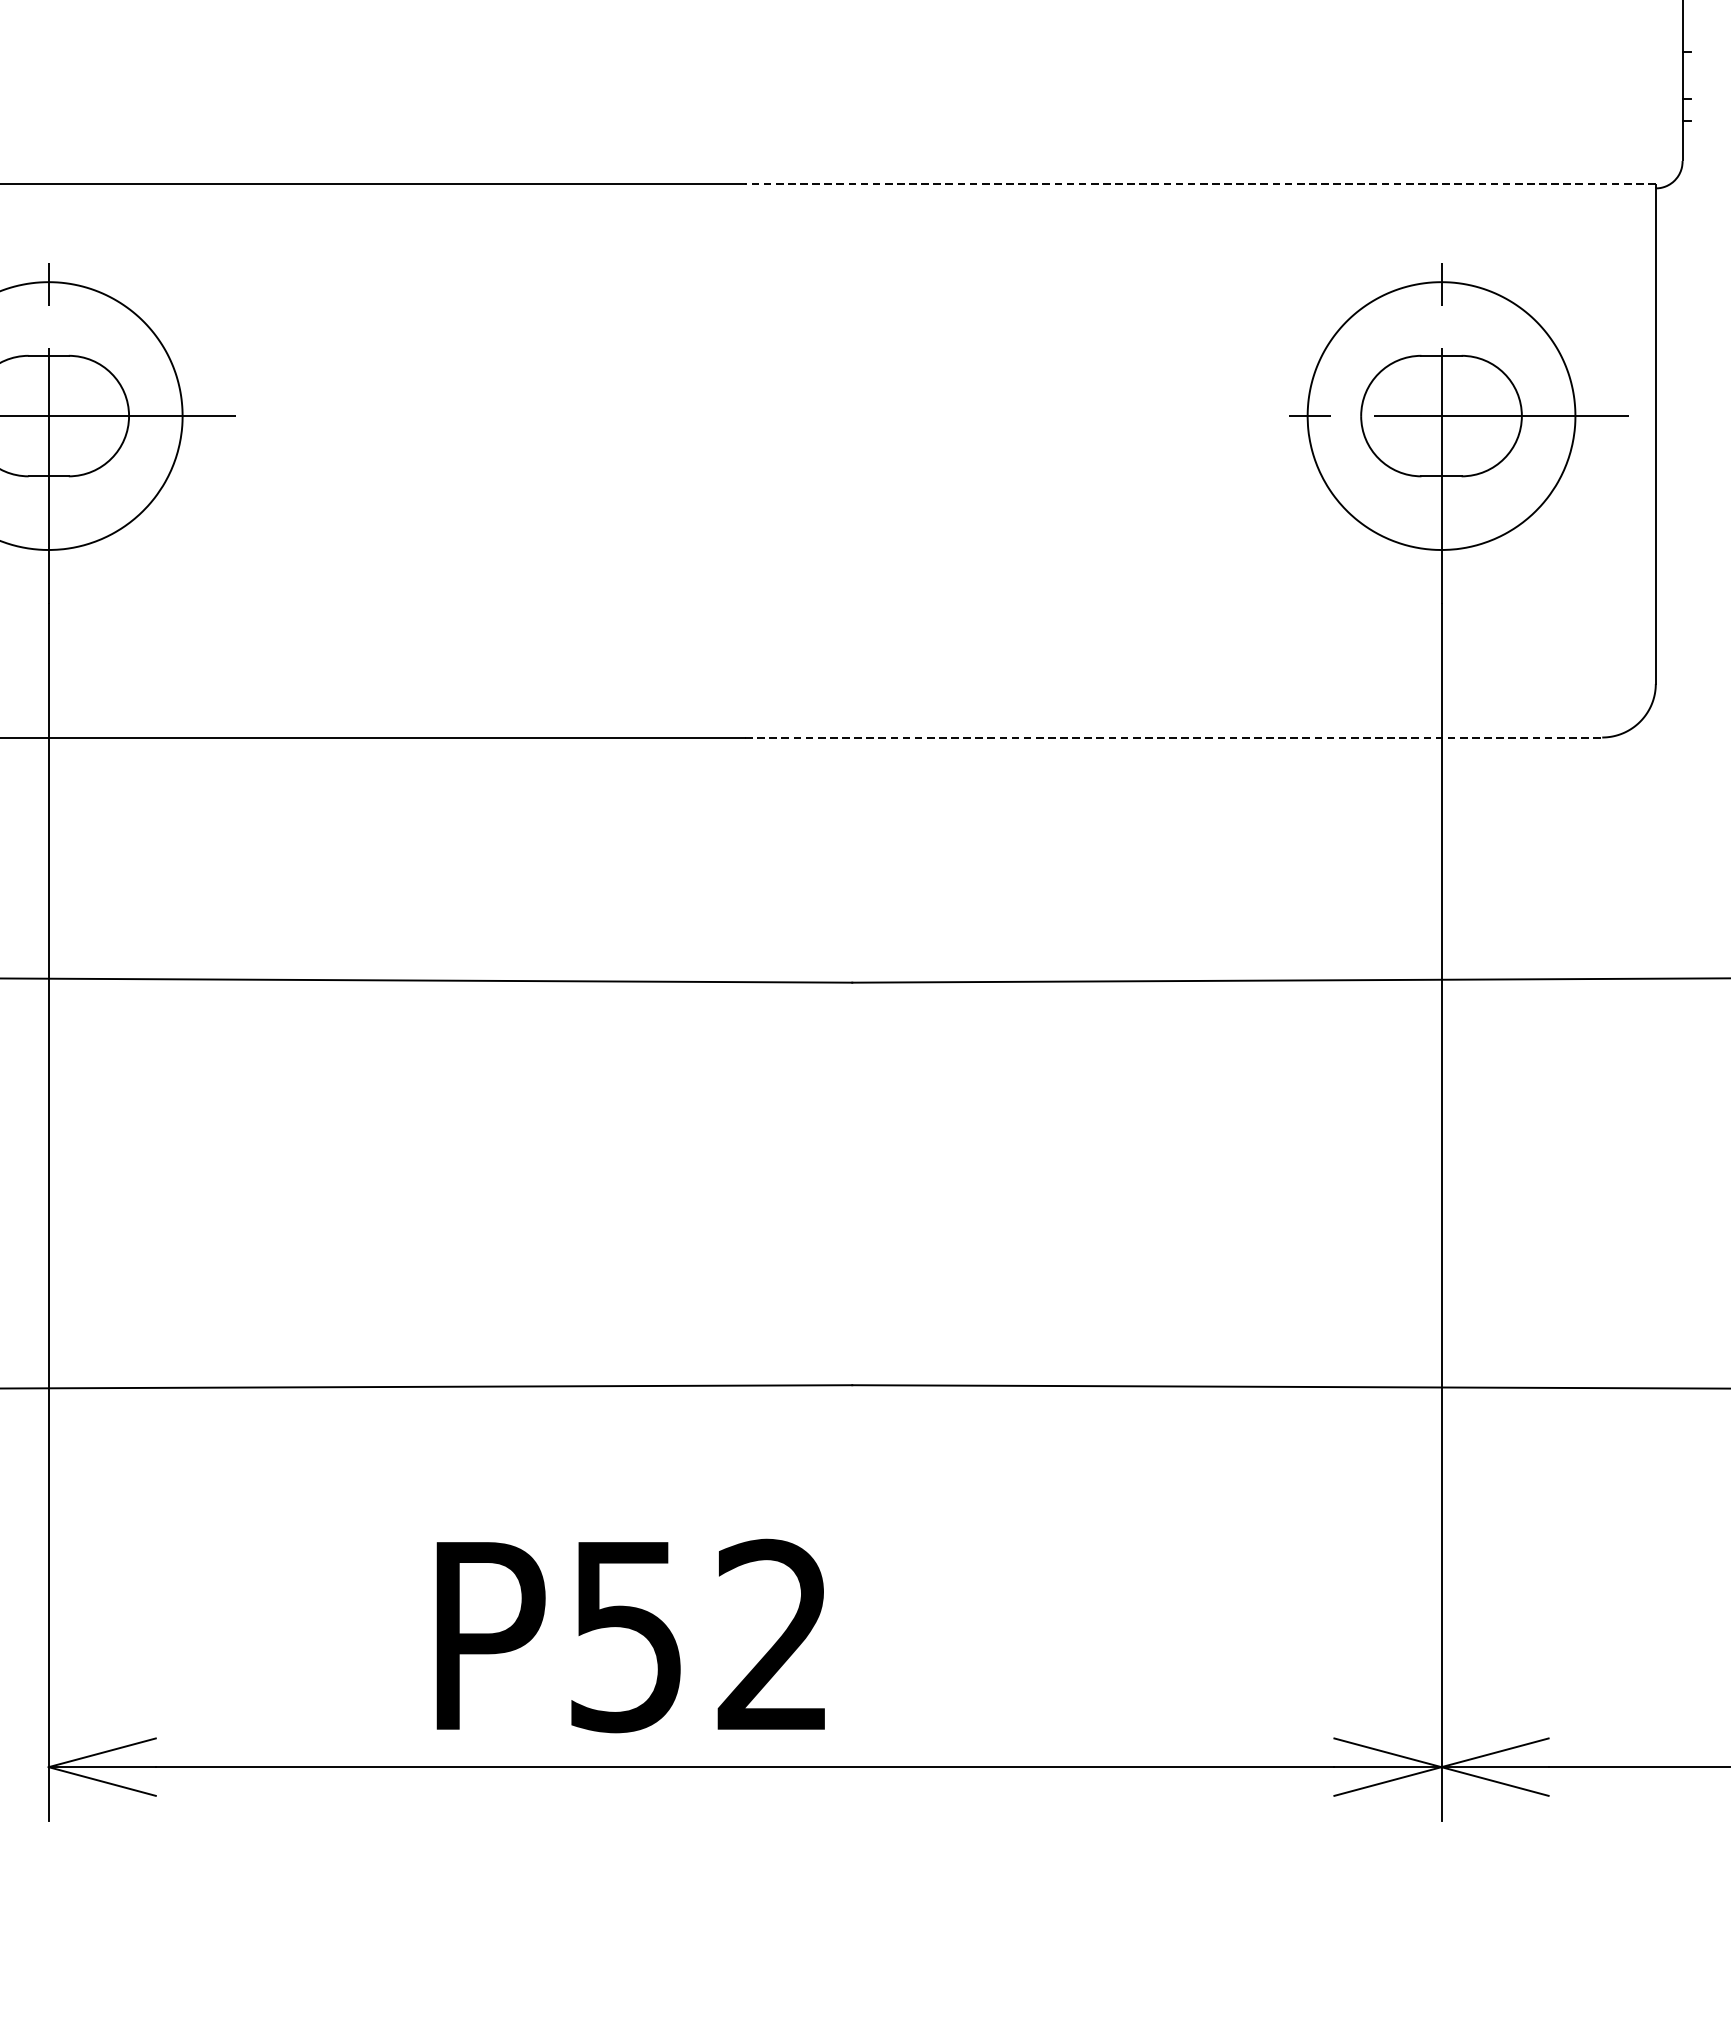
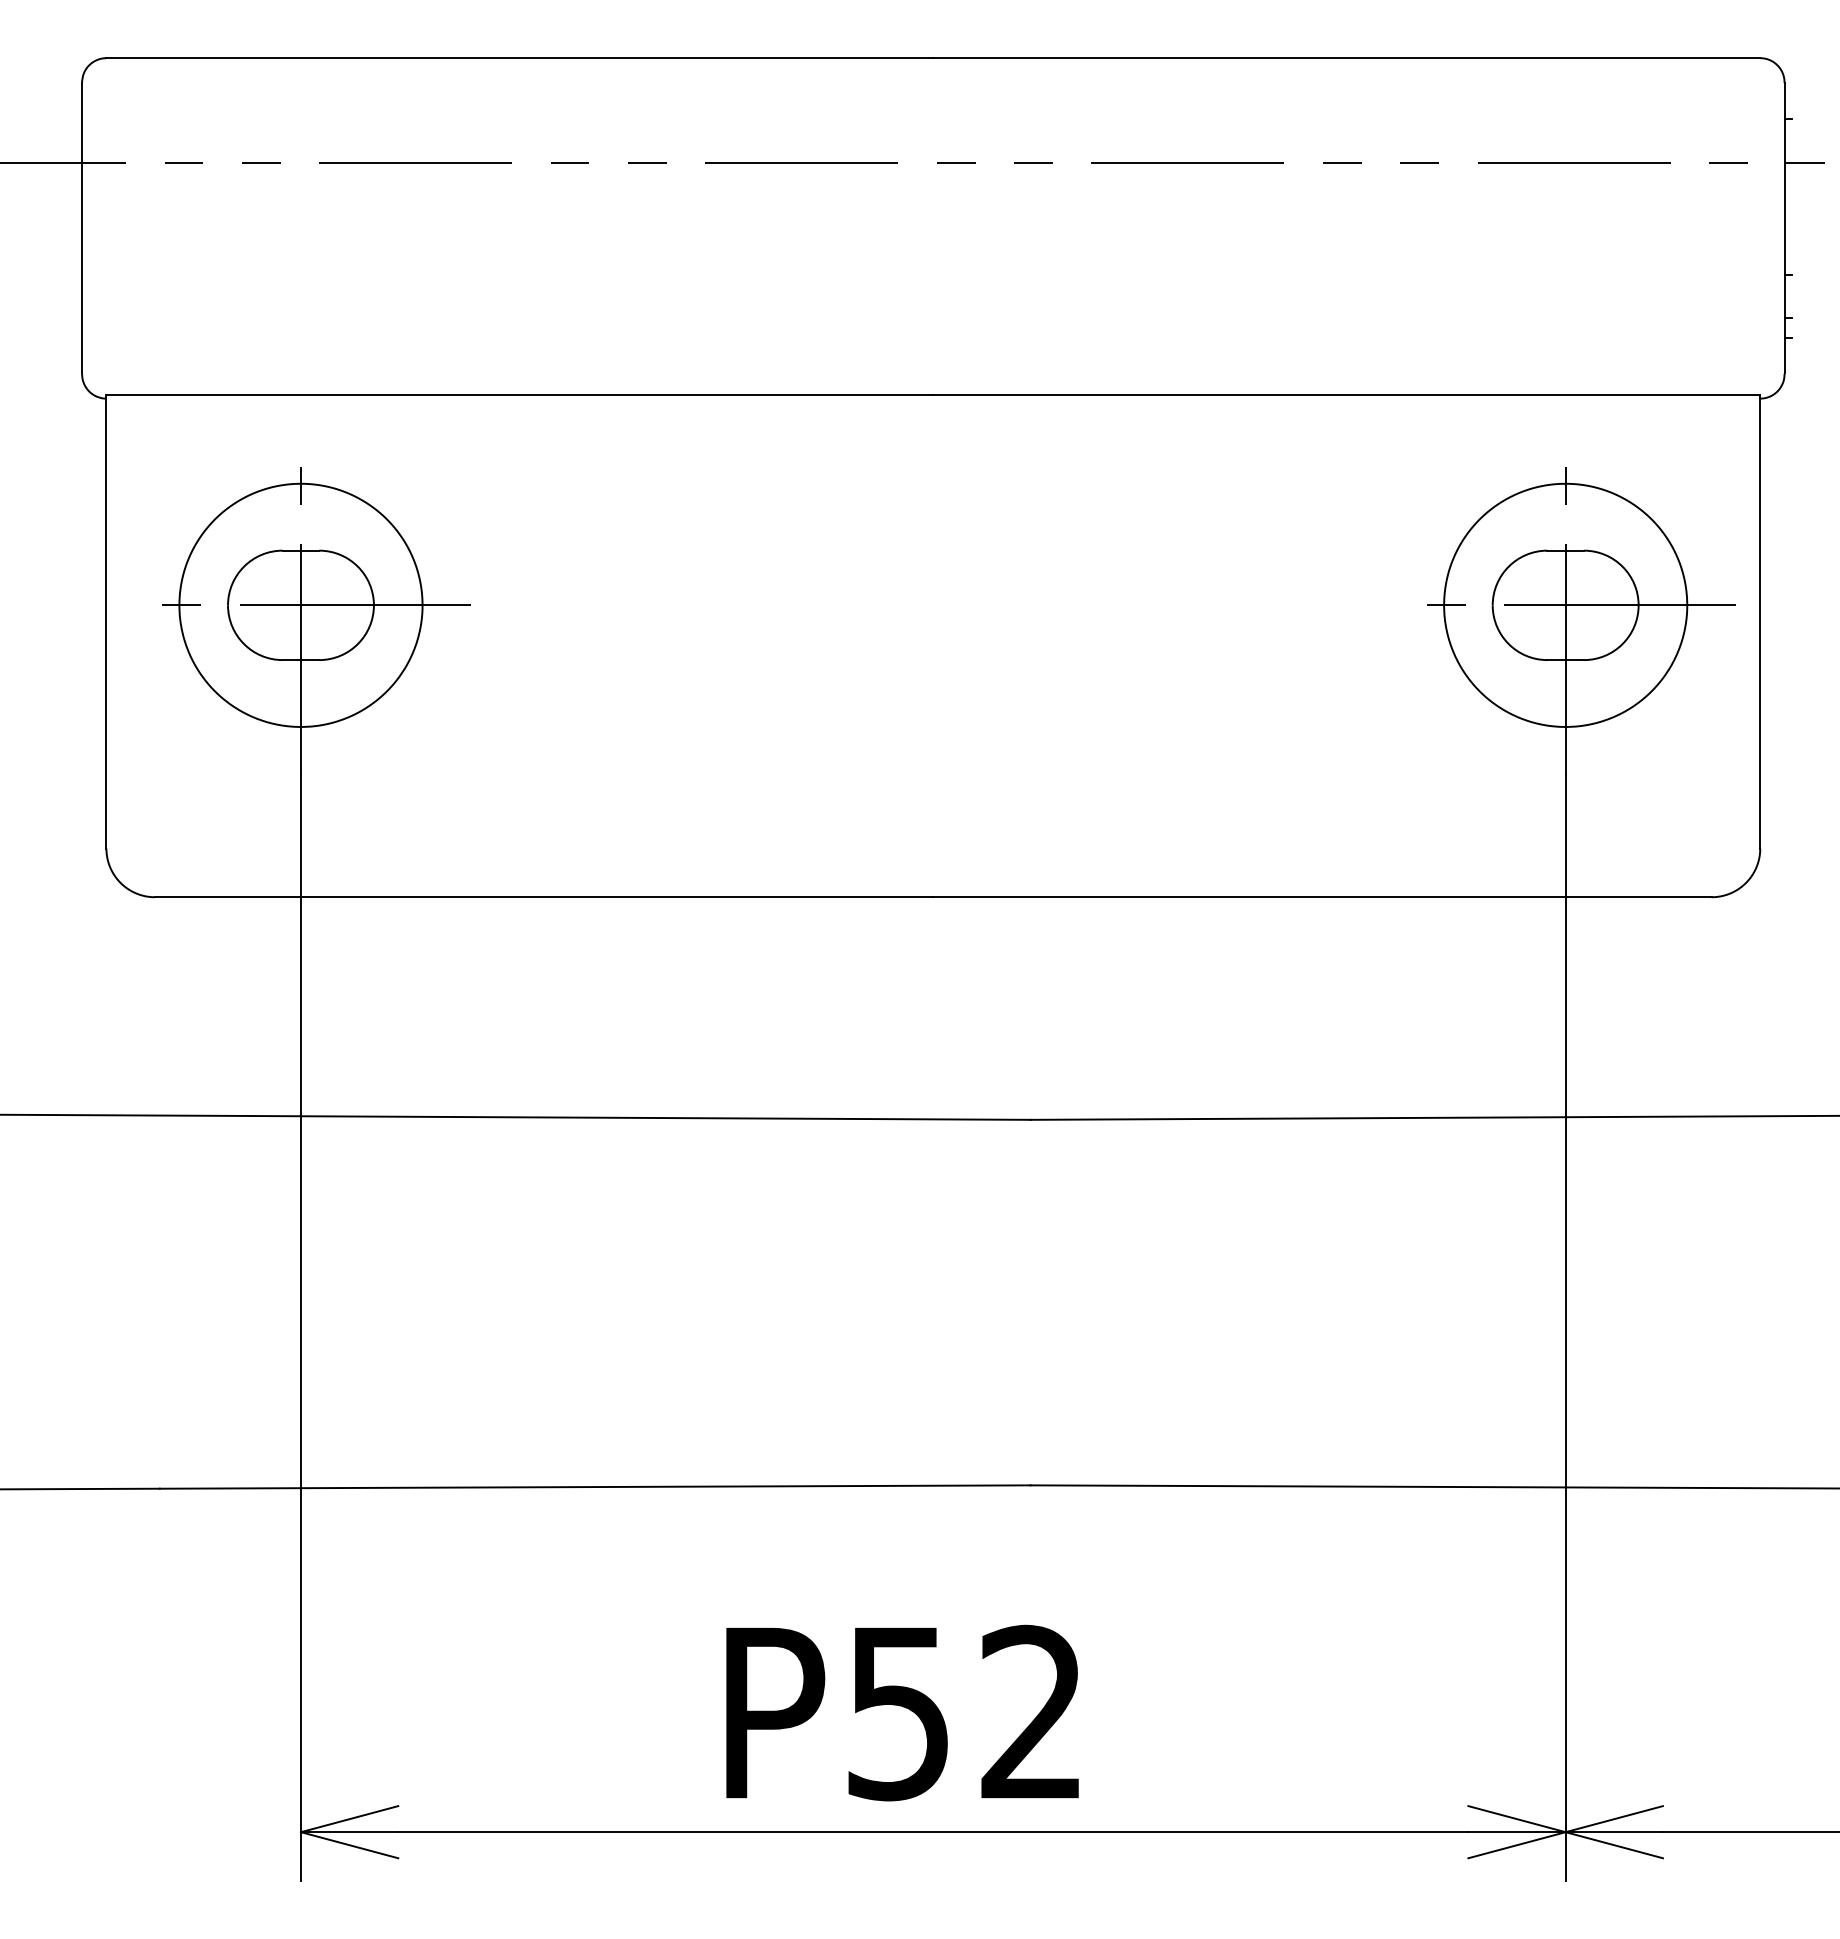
line: (1200, 184) -> (1346, 395), dashed -> solid
line: (1173, 737) -> (1322, 897), dashed -> solid
text: (630, 1635) -> (902, 1712), moved

